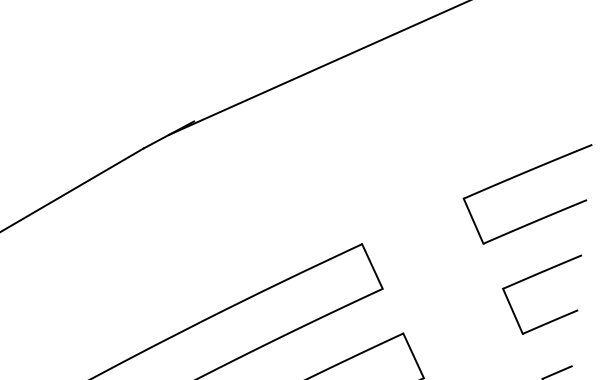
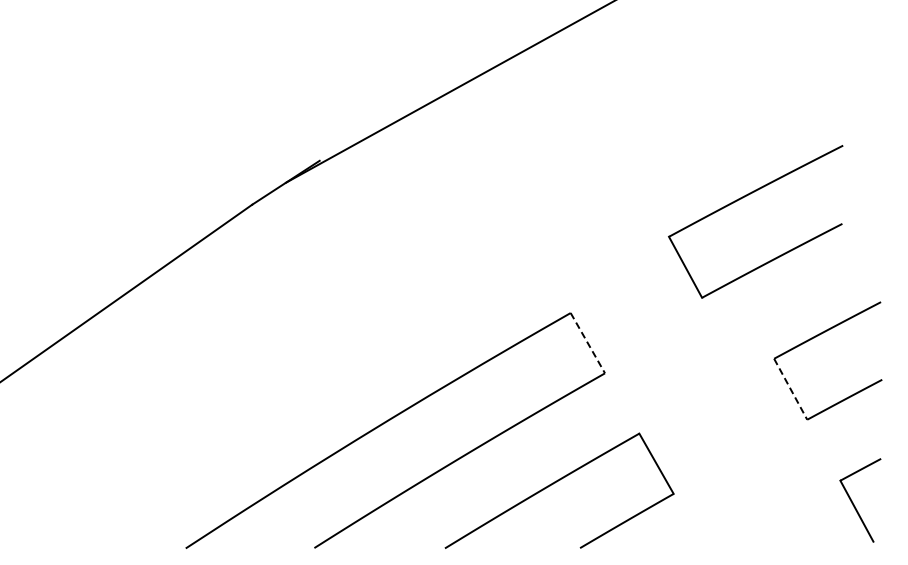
part: (518, 176) -> (743, 198), moved
line: (372, 266) -> (587, 343), solid -> dashed
line: (512, 311) -> (790, 389), solid -> dashed

